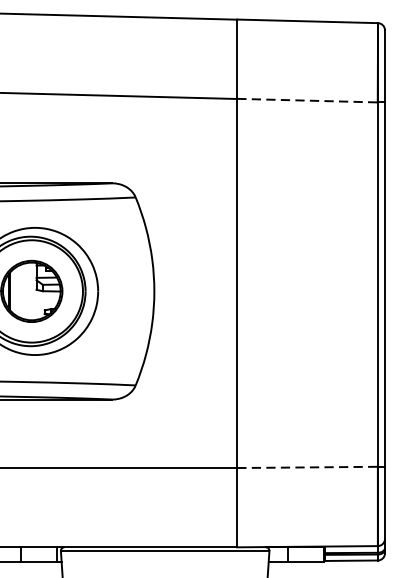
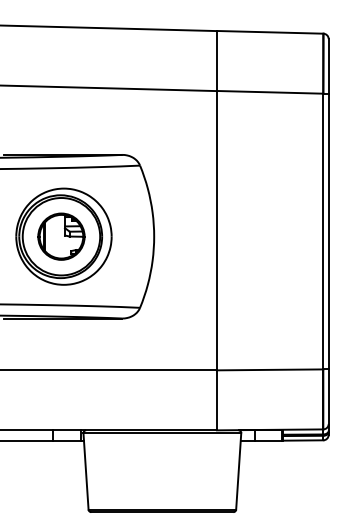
line: (308, 100) -> (270, 92), dashed -> solid
line: (308, 466) -> (270, 369), dashed -> solid

